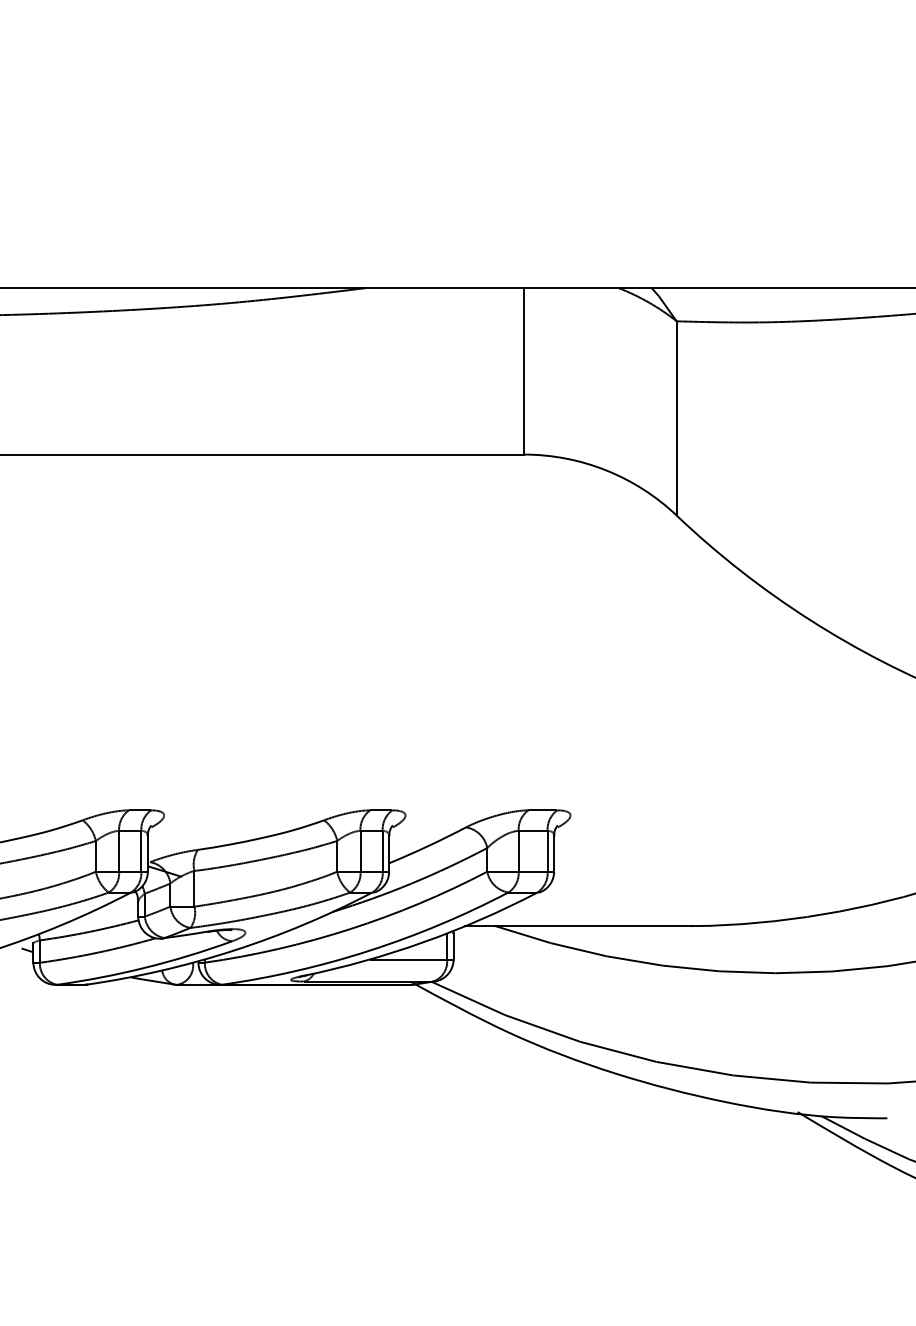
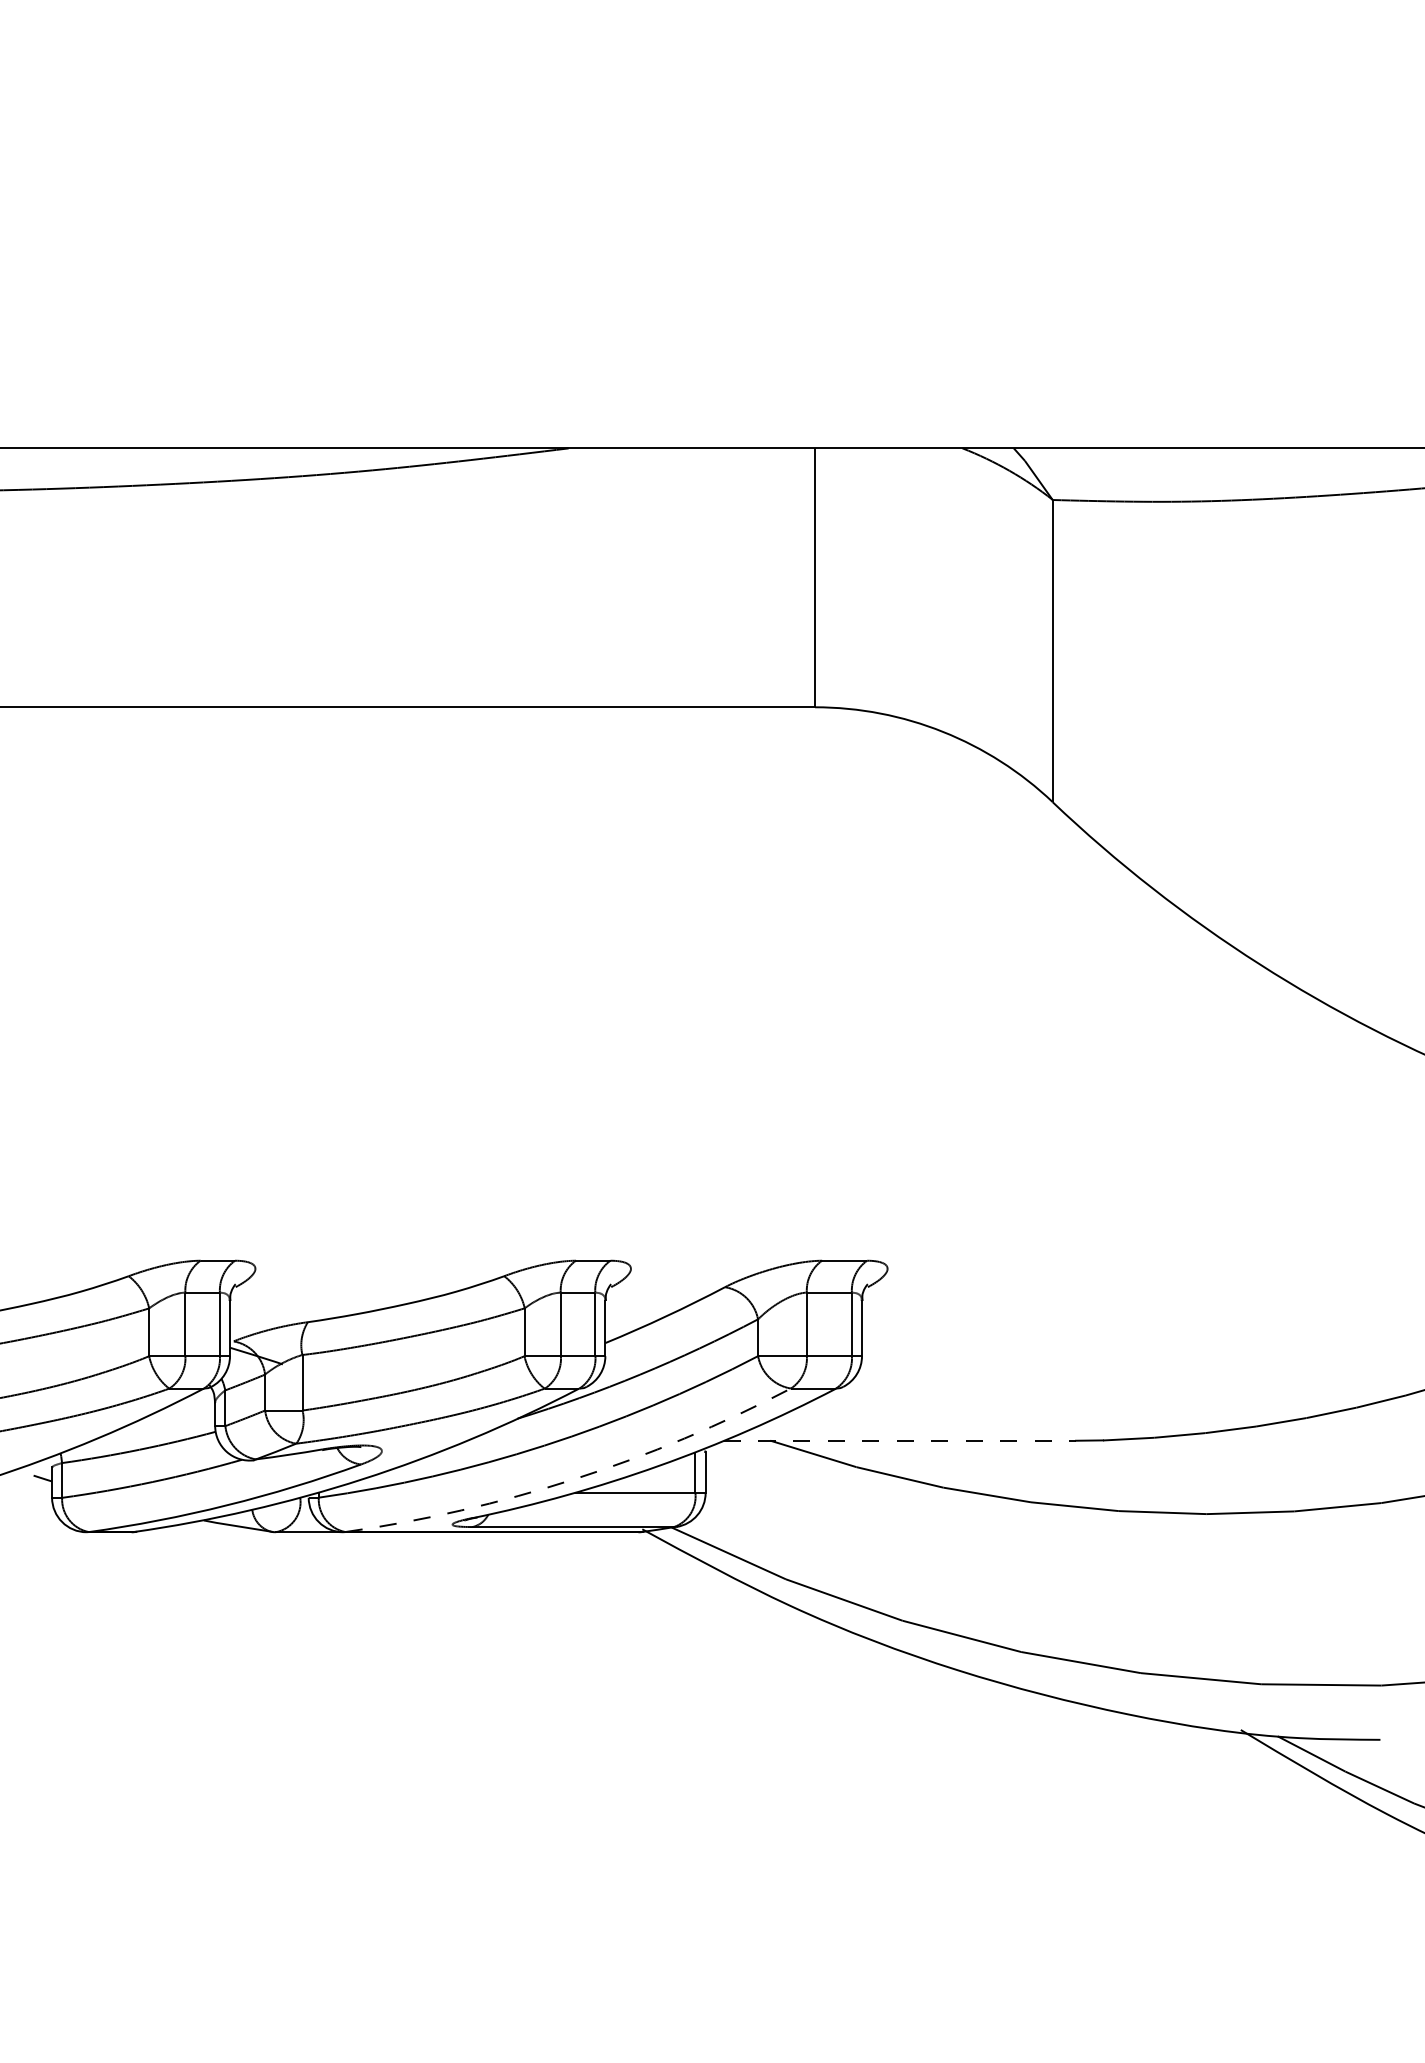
line: (579, 926) -> (901, 1441), solid -> dashed
arc: (369, 950) -> (574, 1478), solid -> dashed

